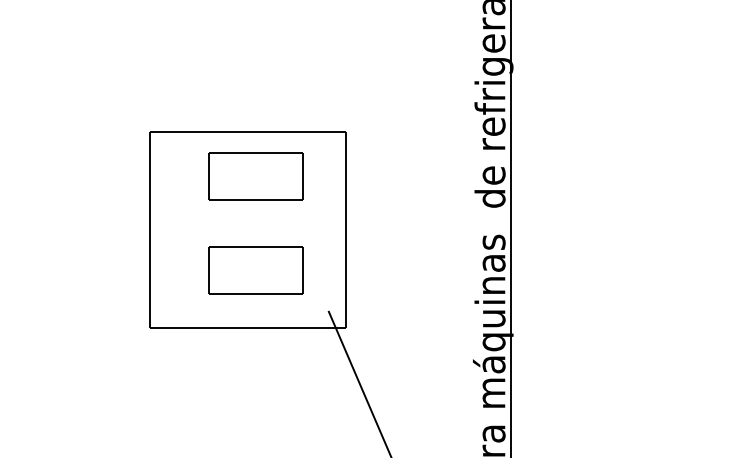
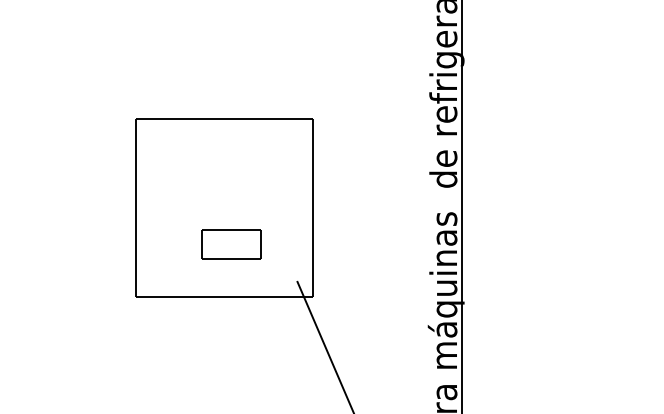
part: (255, 176) -> (231, 159), removed
part: (255, 270) -> (231, 244), size x0.7

